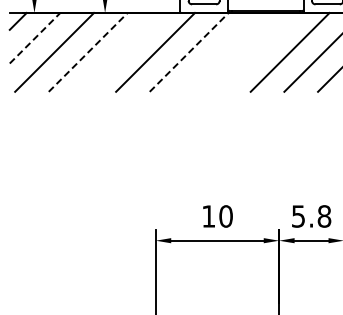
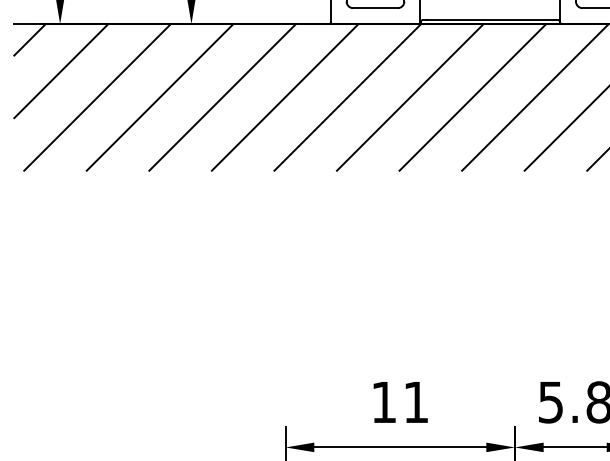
line: (35, 38) -> (62, 71), dashed -> solid
line: (121, 51) -> (221, 95), added
line: (222, 51) -> (409, 95), added
line: (256, 51) -> (472, 95), added
line: (88, 52) -> (160, 97), dashed -> solid
line: (189, 52) -> (348, 97), dashed -> solid
text: (225, 216) -> (415, 402), 10 -> 11

